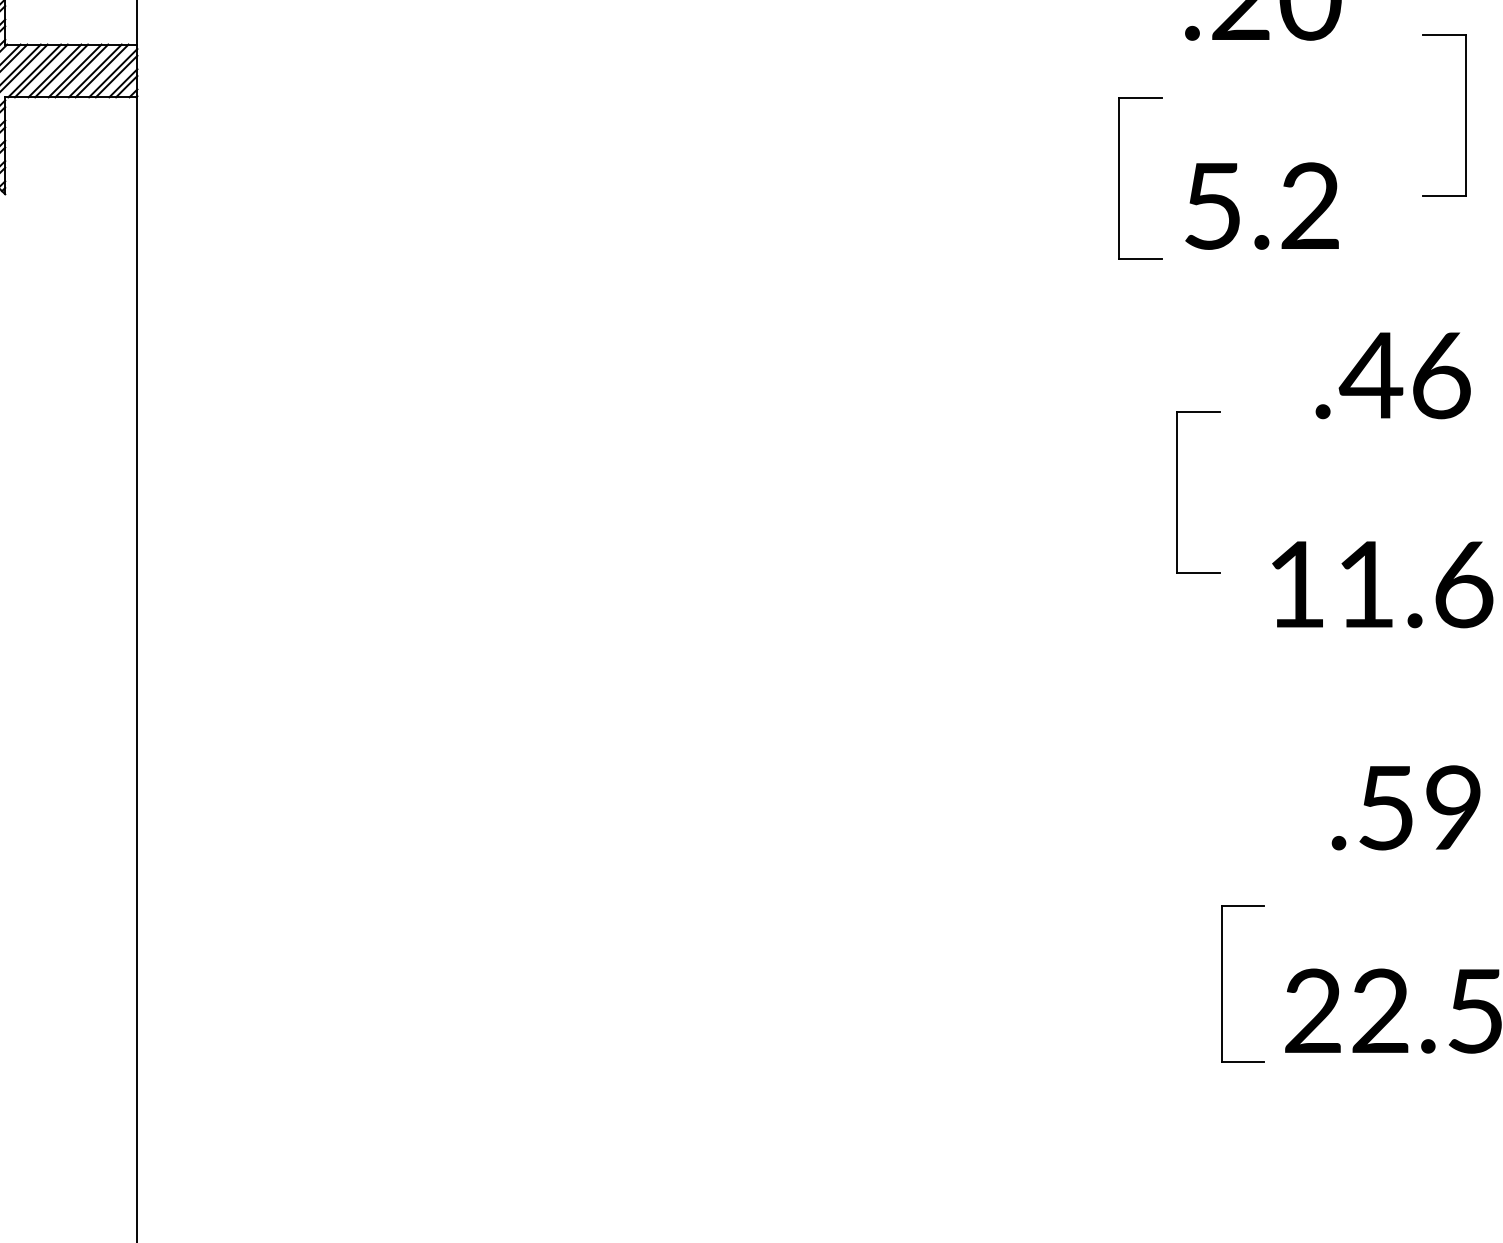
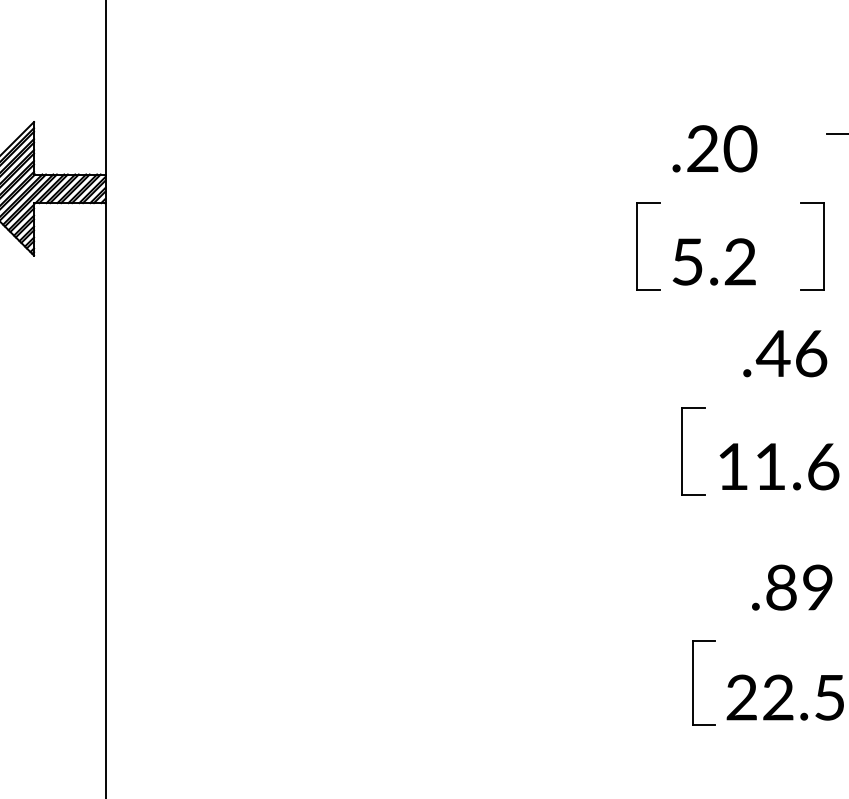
part: (1463, 114) -> (823, 246), moved
part: (1177, 491) -> (682, 451), moved
text: (1386, 807) -> (781, 587), .59 -> .89

